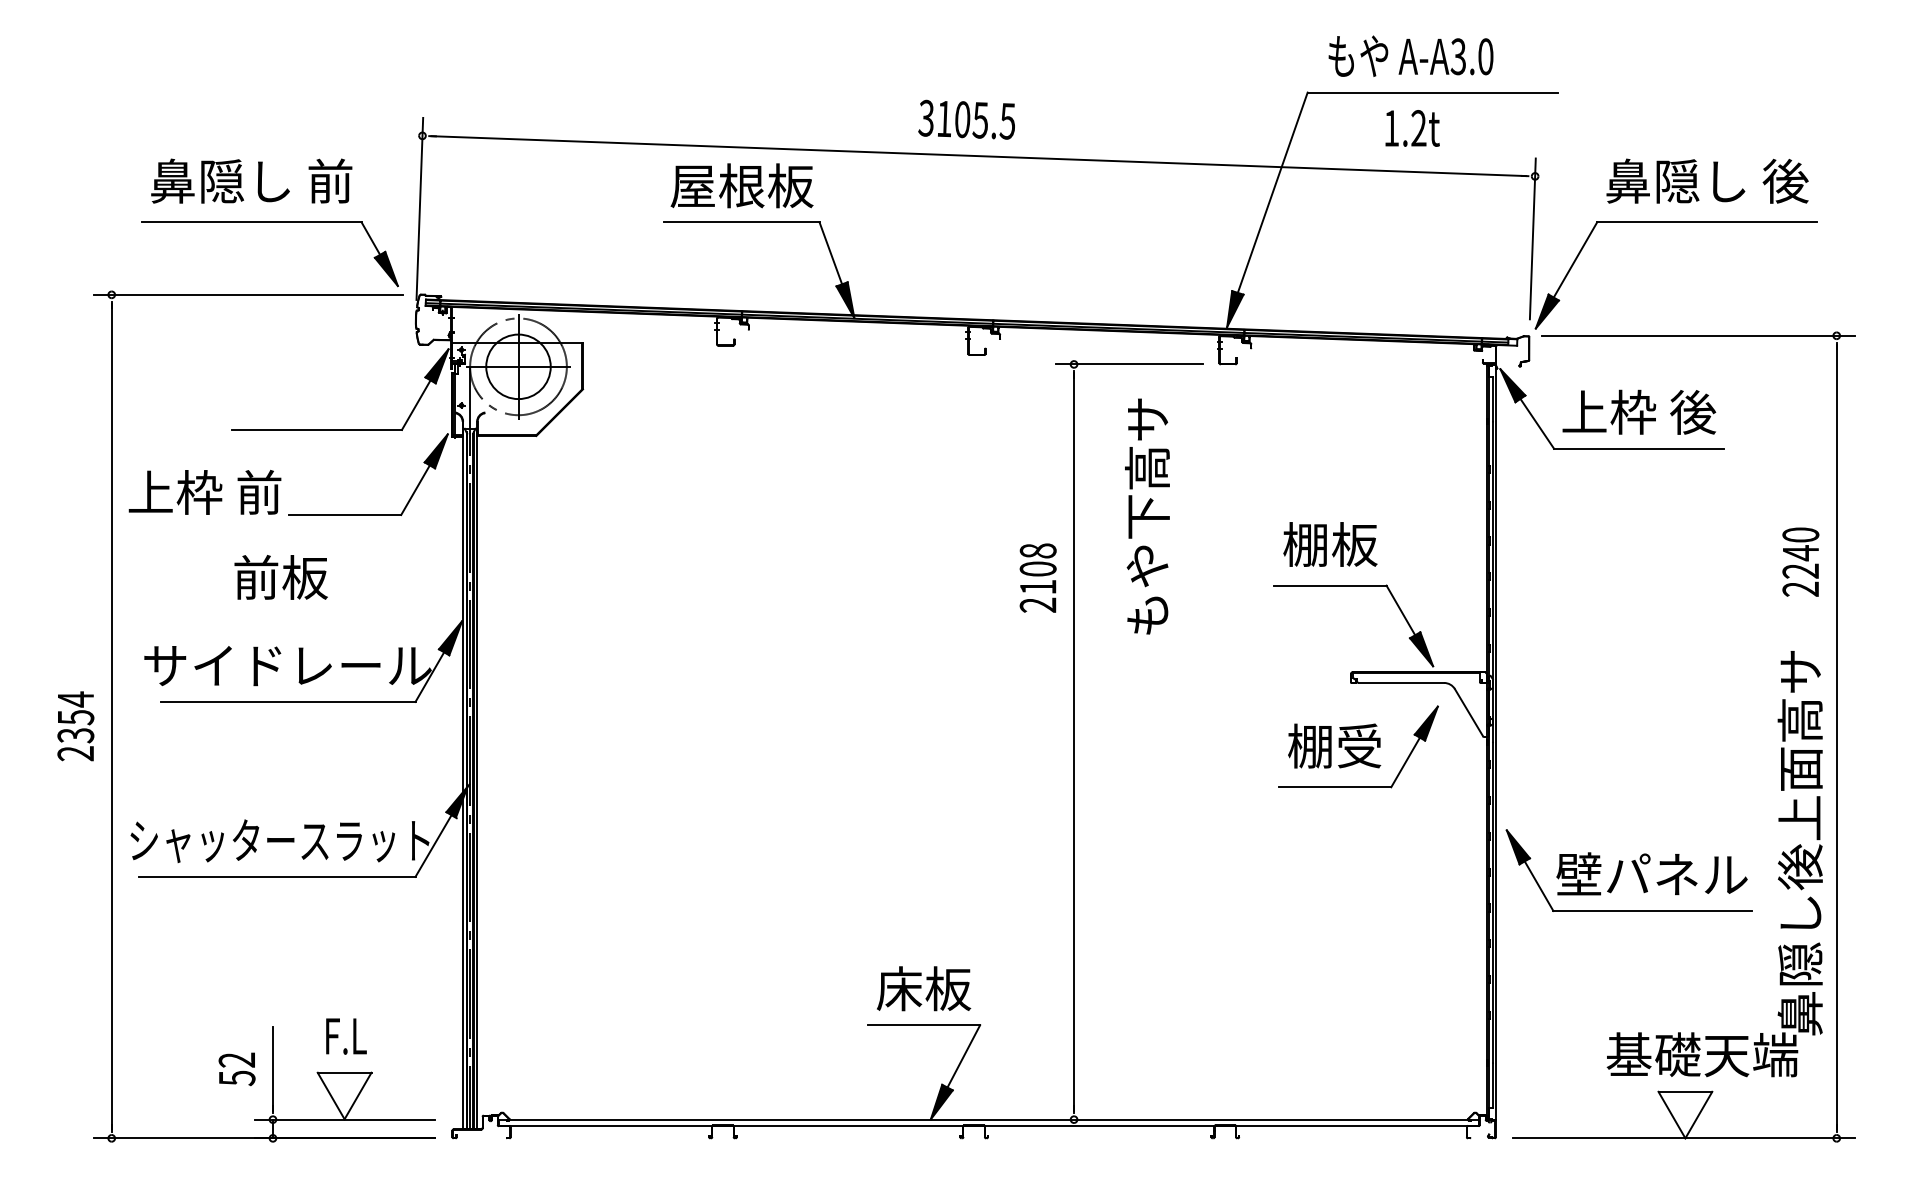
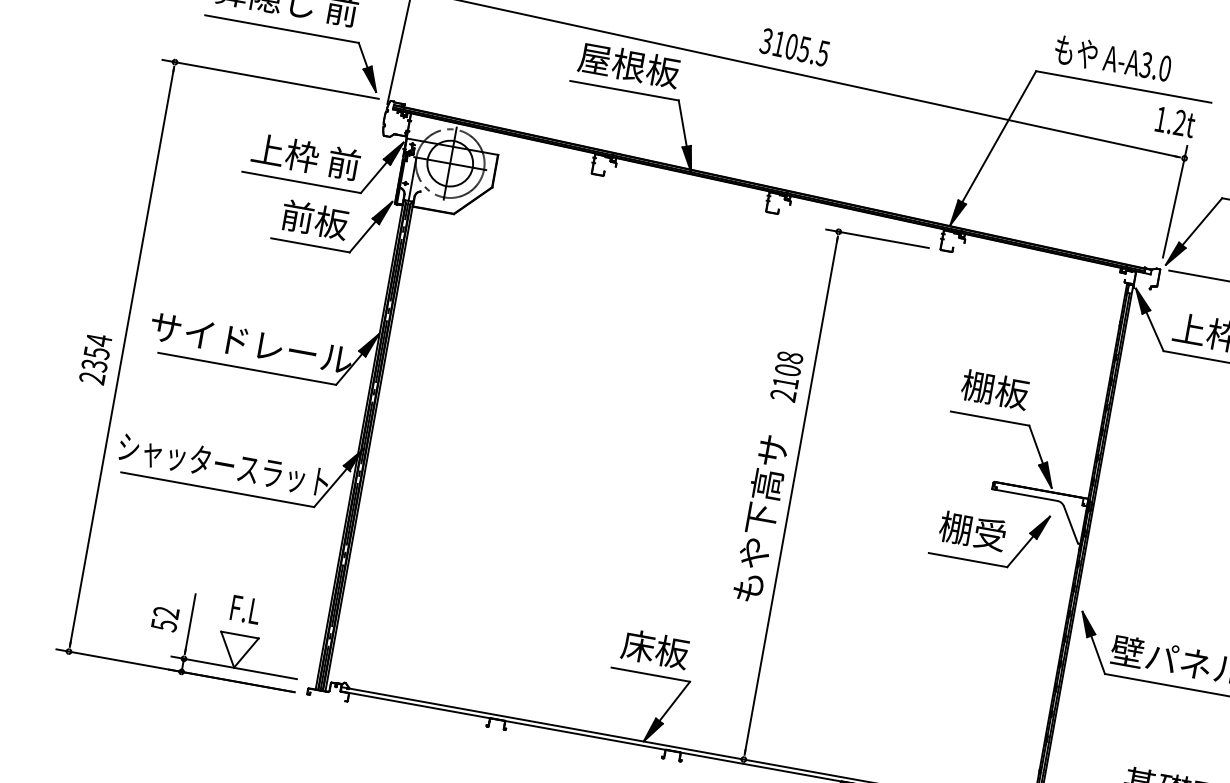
text: (1412, 128) -> (1175, 122), moved
text: (204, 492) -> (305, 156), moved
text: (1147, 516) -> (760, 518), moved
text: (280, 577) -> (314, 219), moved

